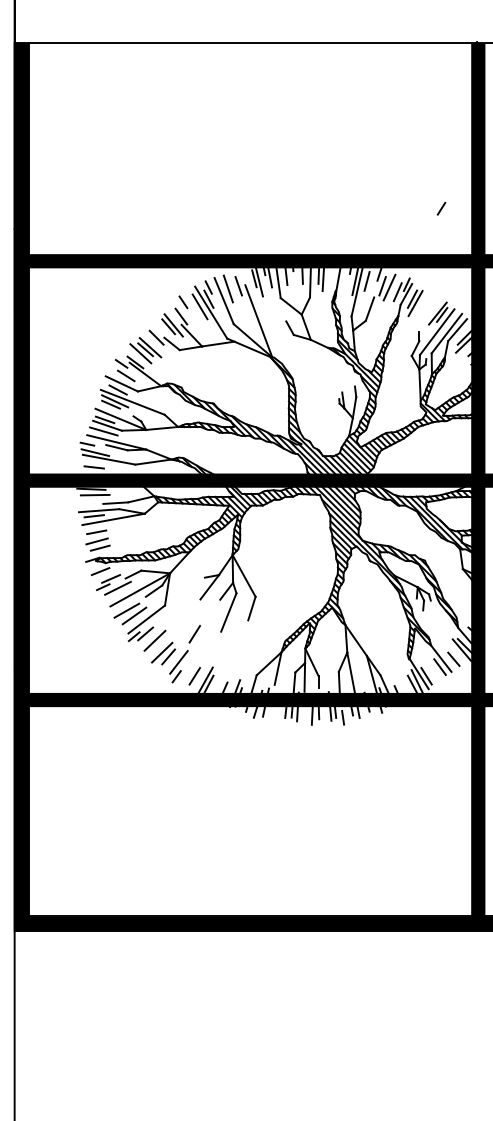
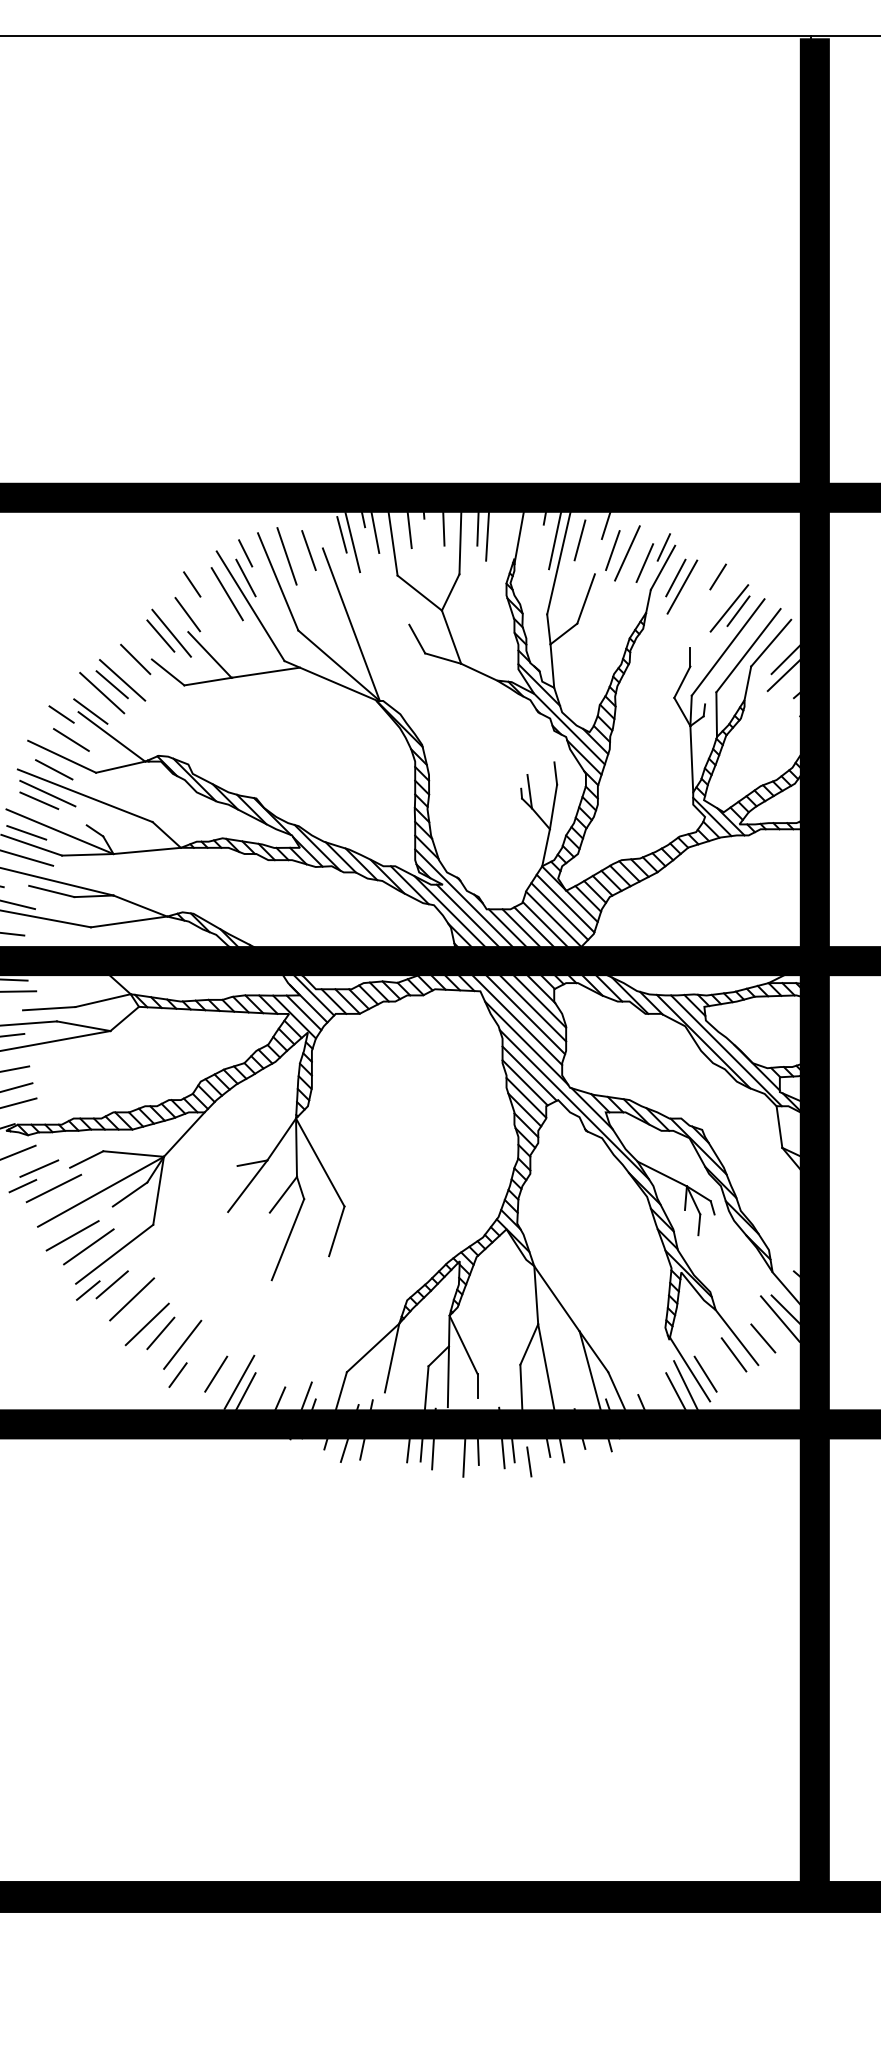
line: (441, 208) -> (718, 576), moved
line: (194, 634) -> (215, 1286), removed

